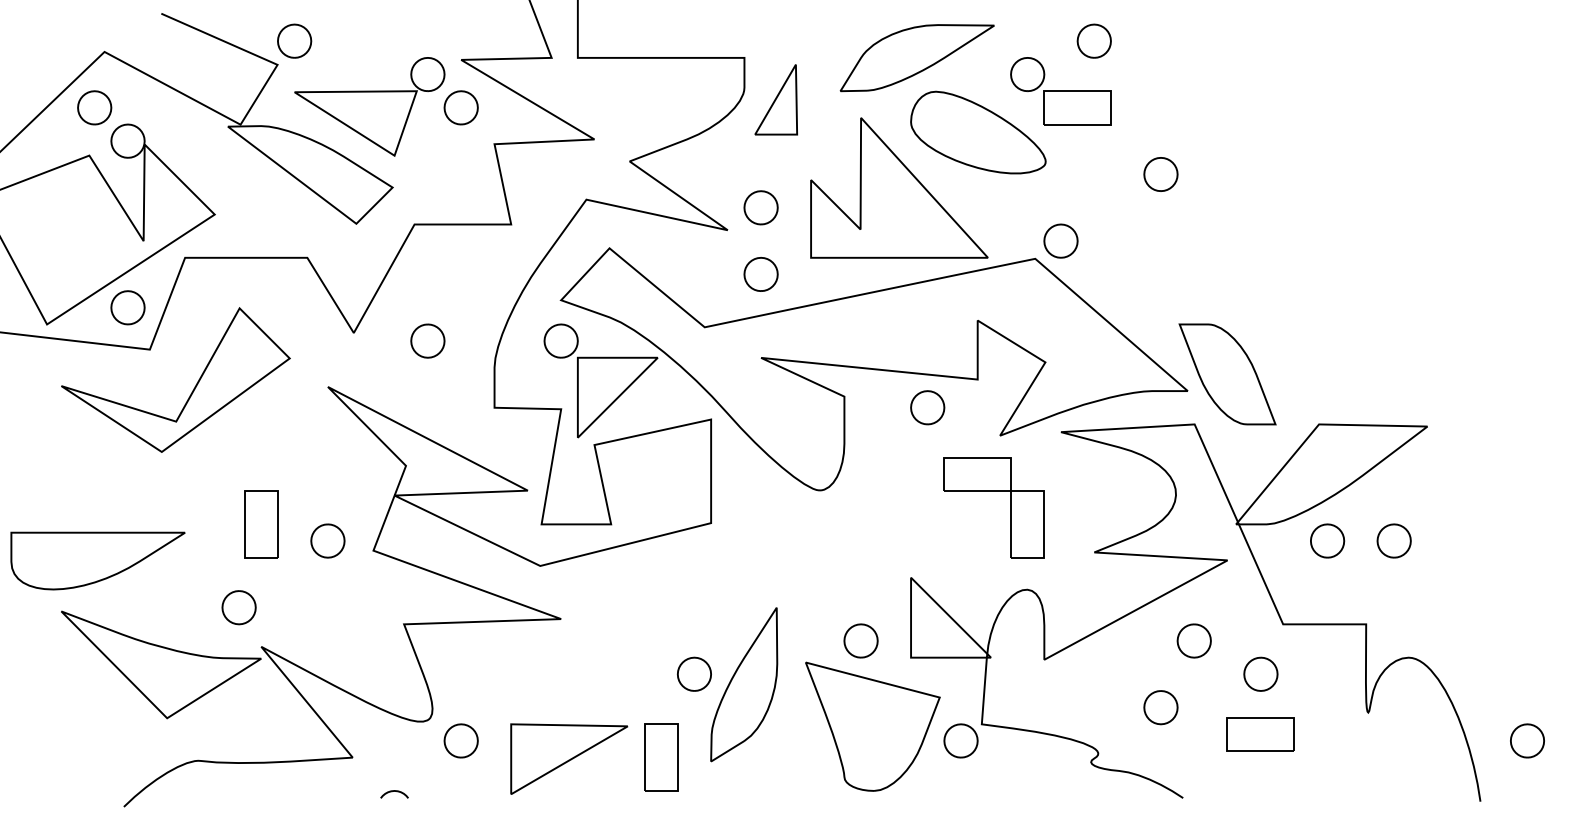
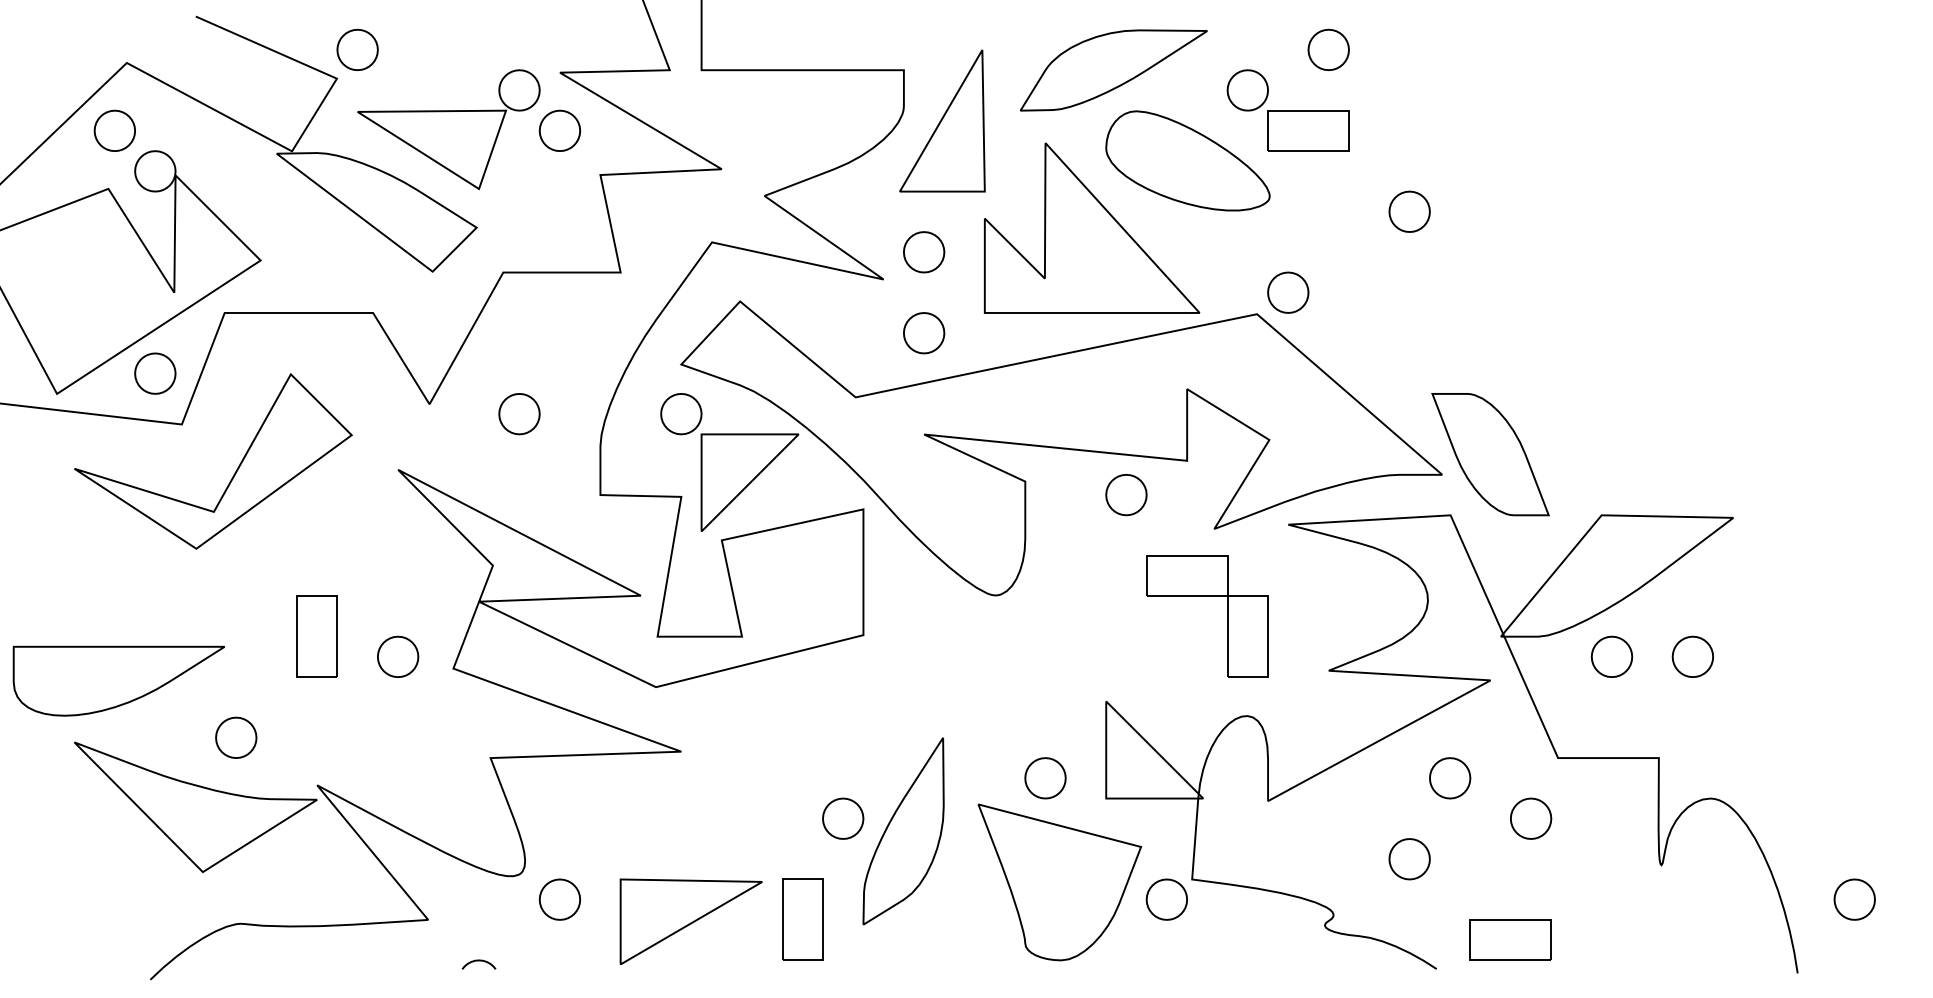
part: (776, 99) -> (942, 120), size x1.67
part: (239, 607) -> (236, 737), moved
part: (1260, 734) -> (1510, 939), moved

